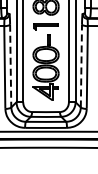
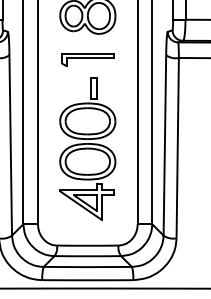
line: (81, 65) -> (165, 144), dashed -> solid
line: (10, 66) -> (10, 146), dashed -> solid

